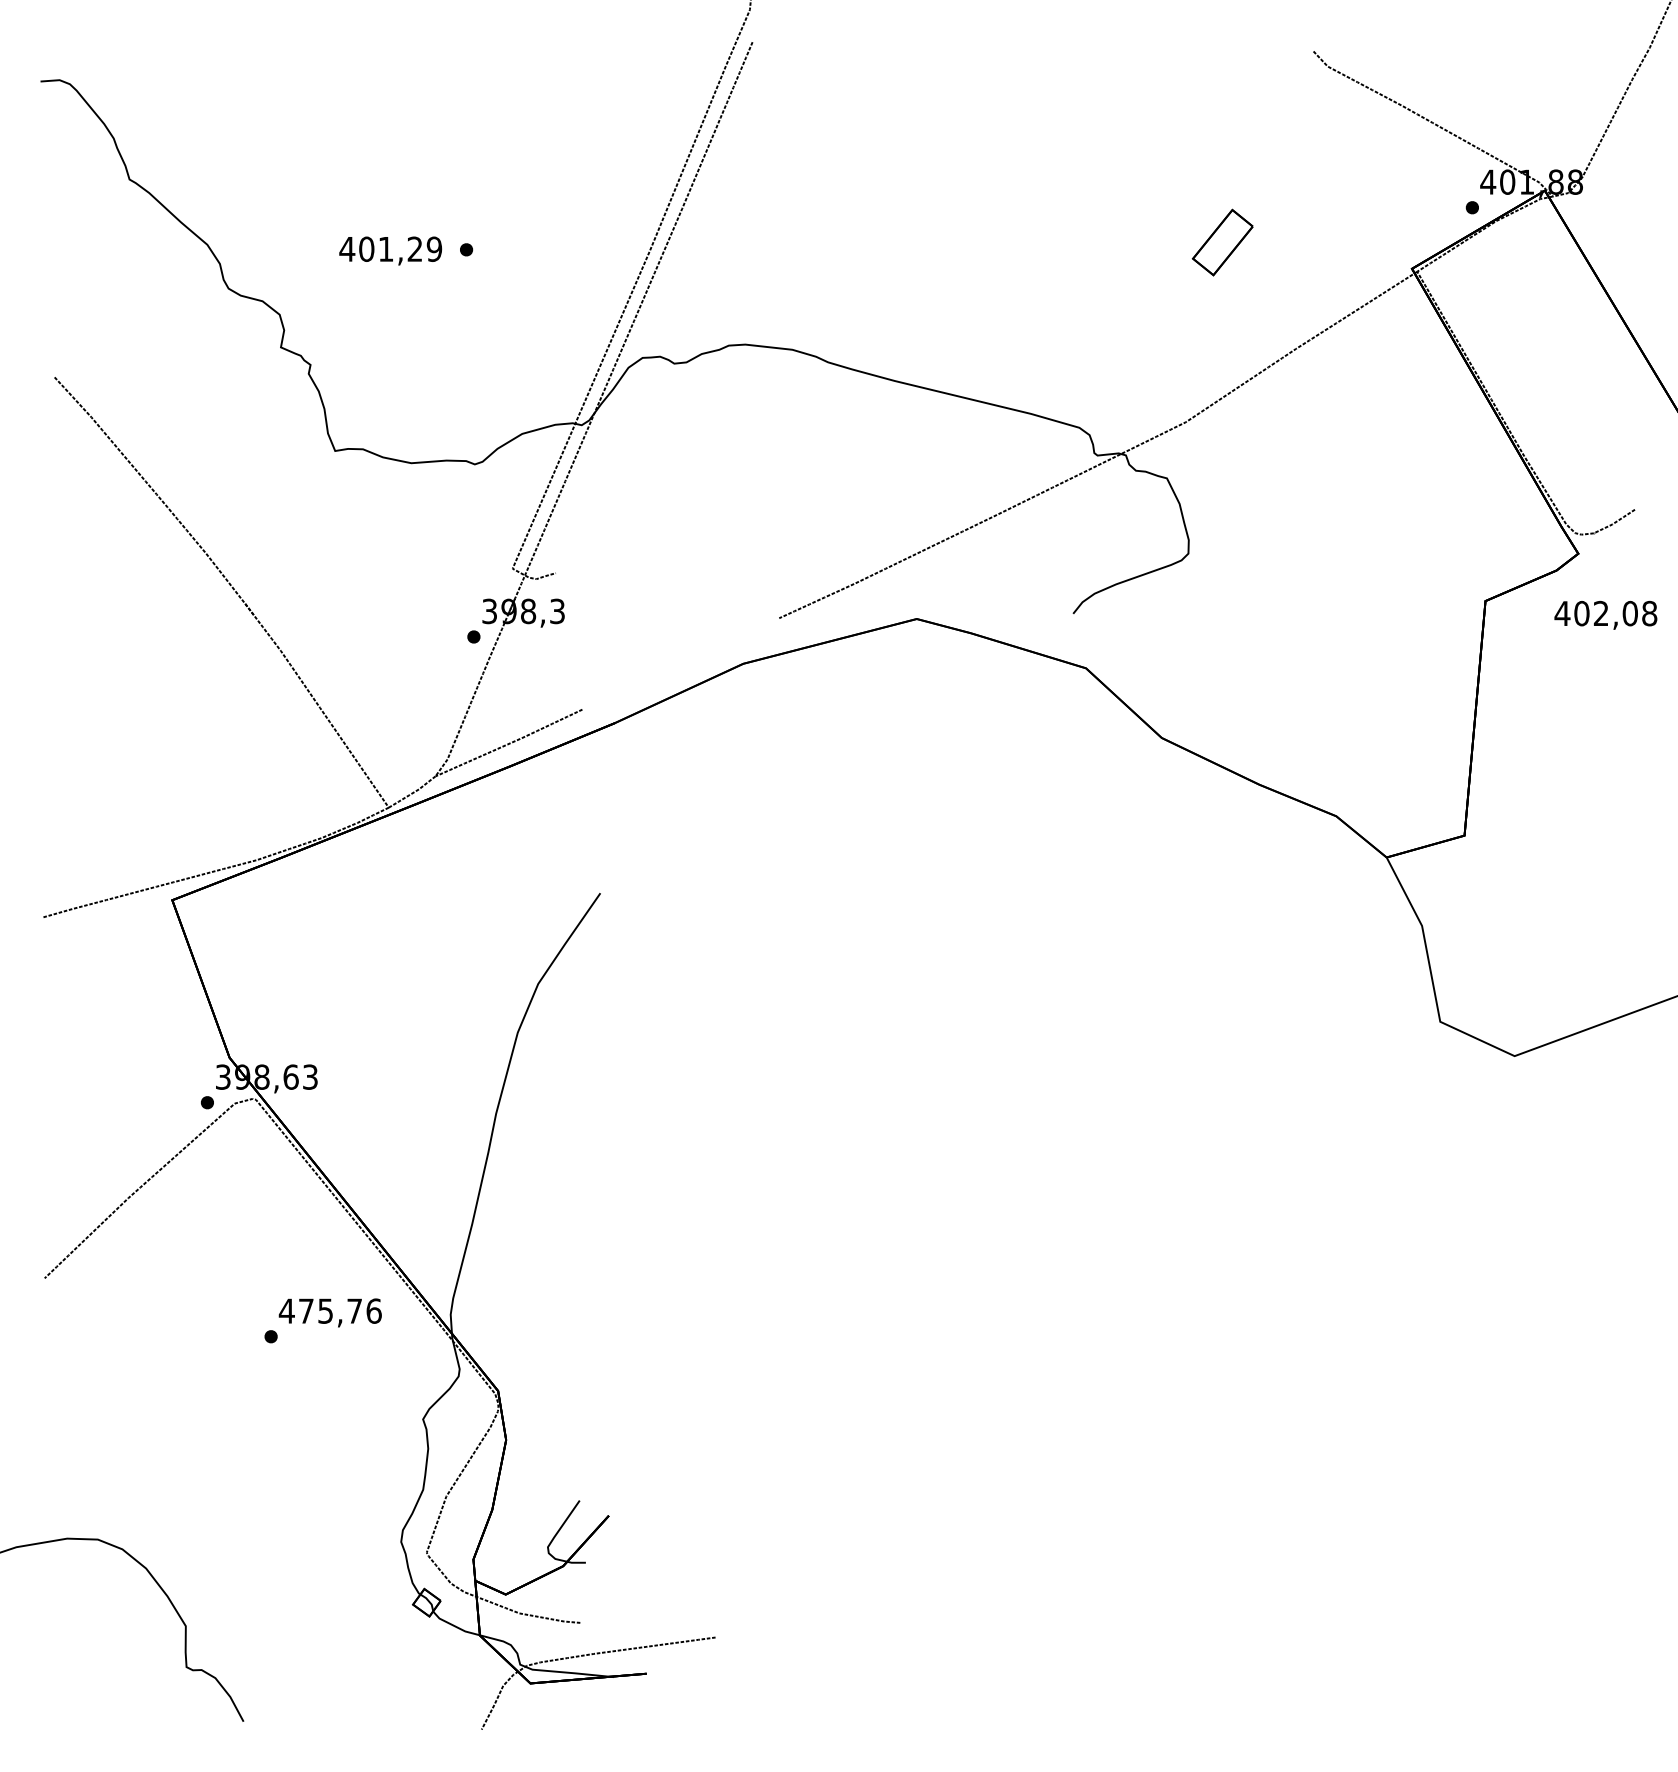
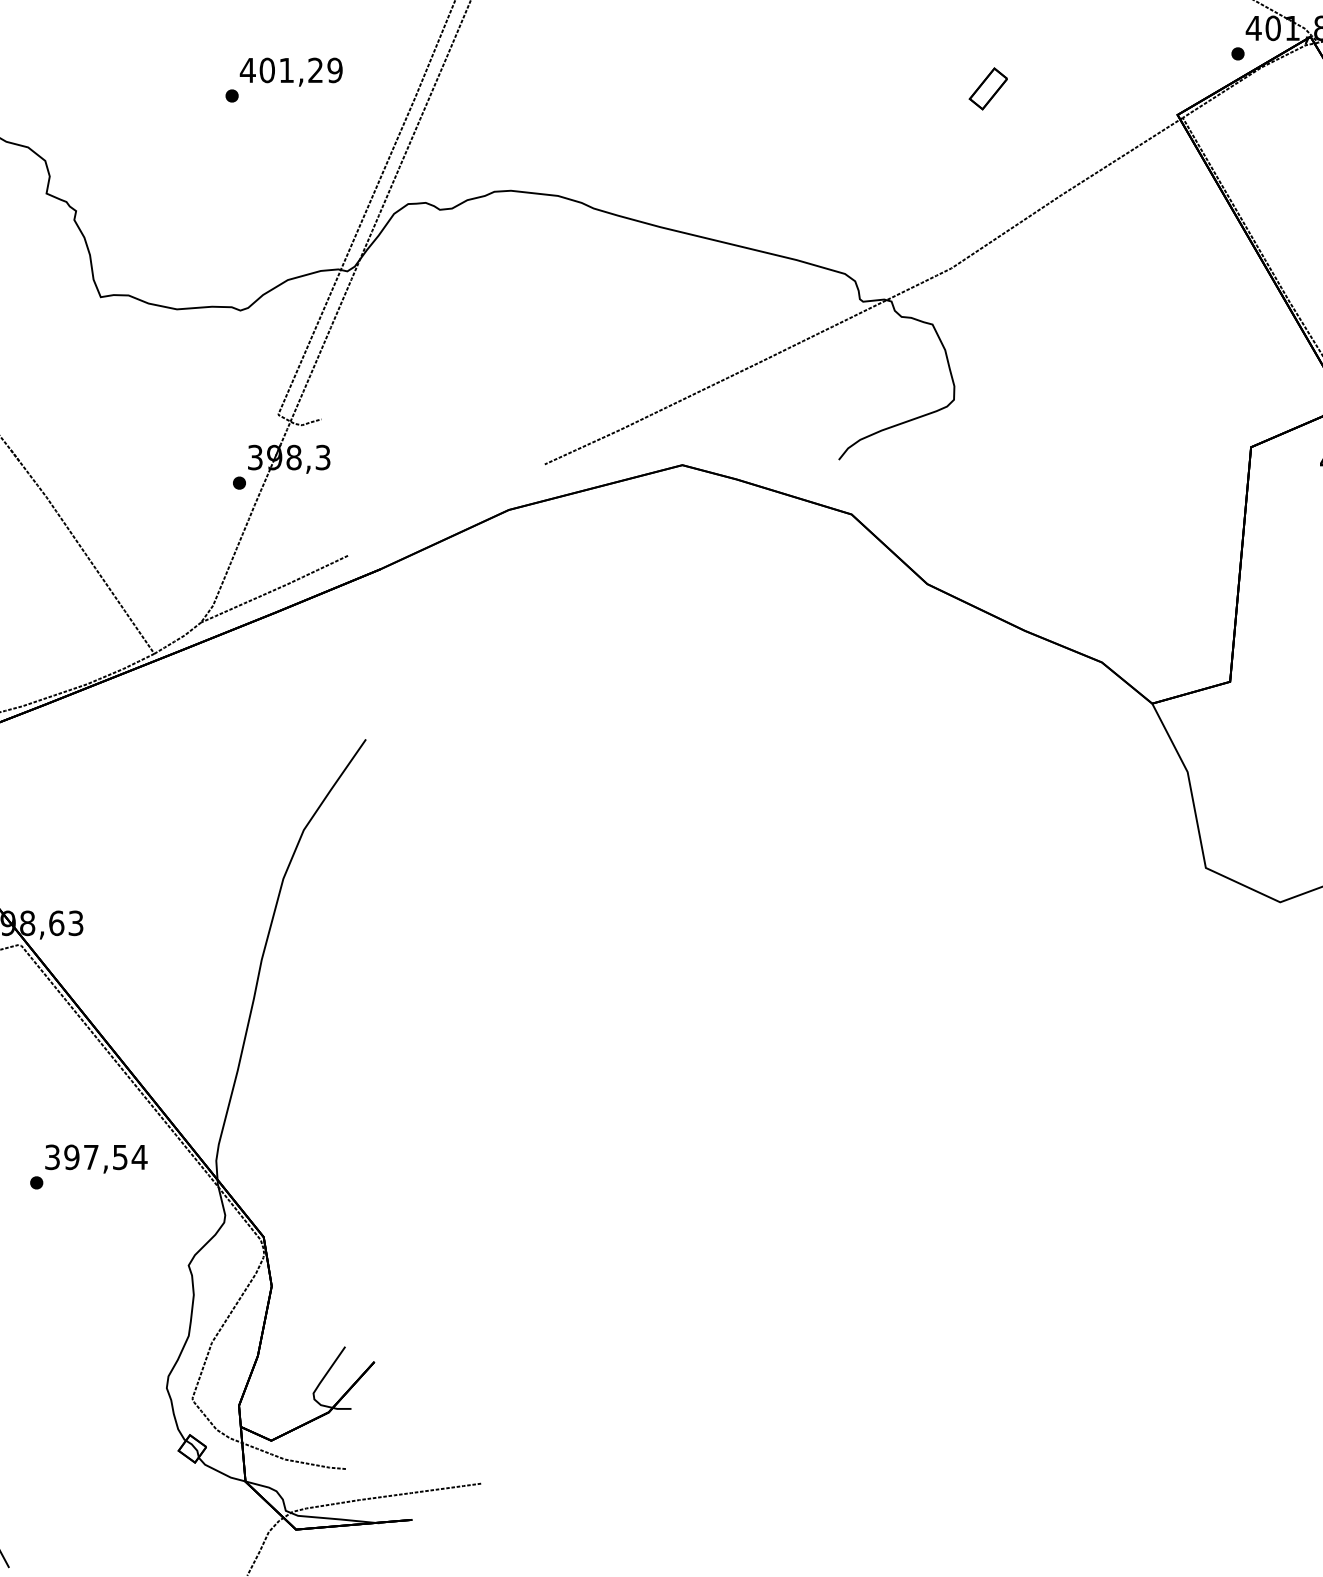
part: (1222, 242) -> (988, 88), size x0.62
text: (390, 250) -> (291, 71), moved
text: (330, 1310) -> (96, 1156), 475,76 -> 397,54

